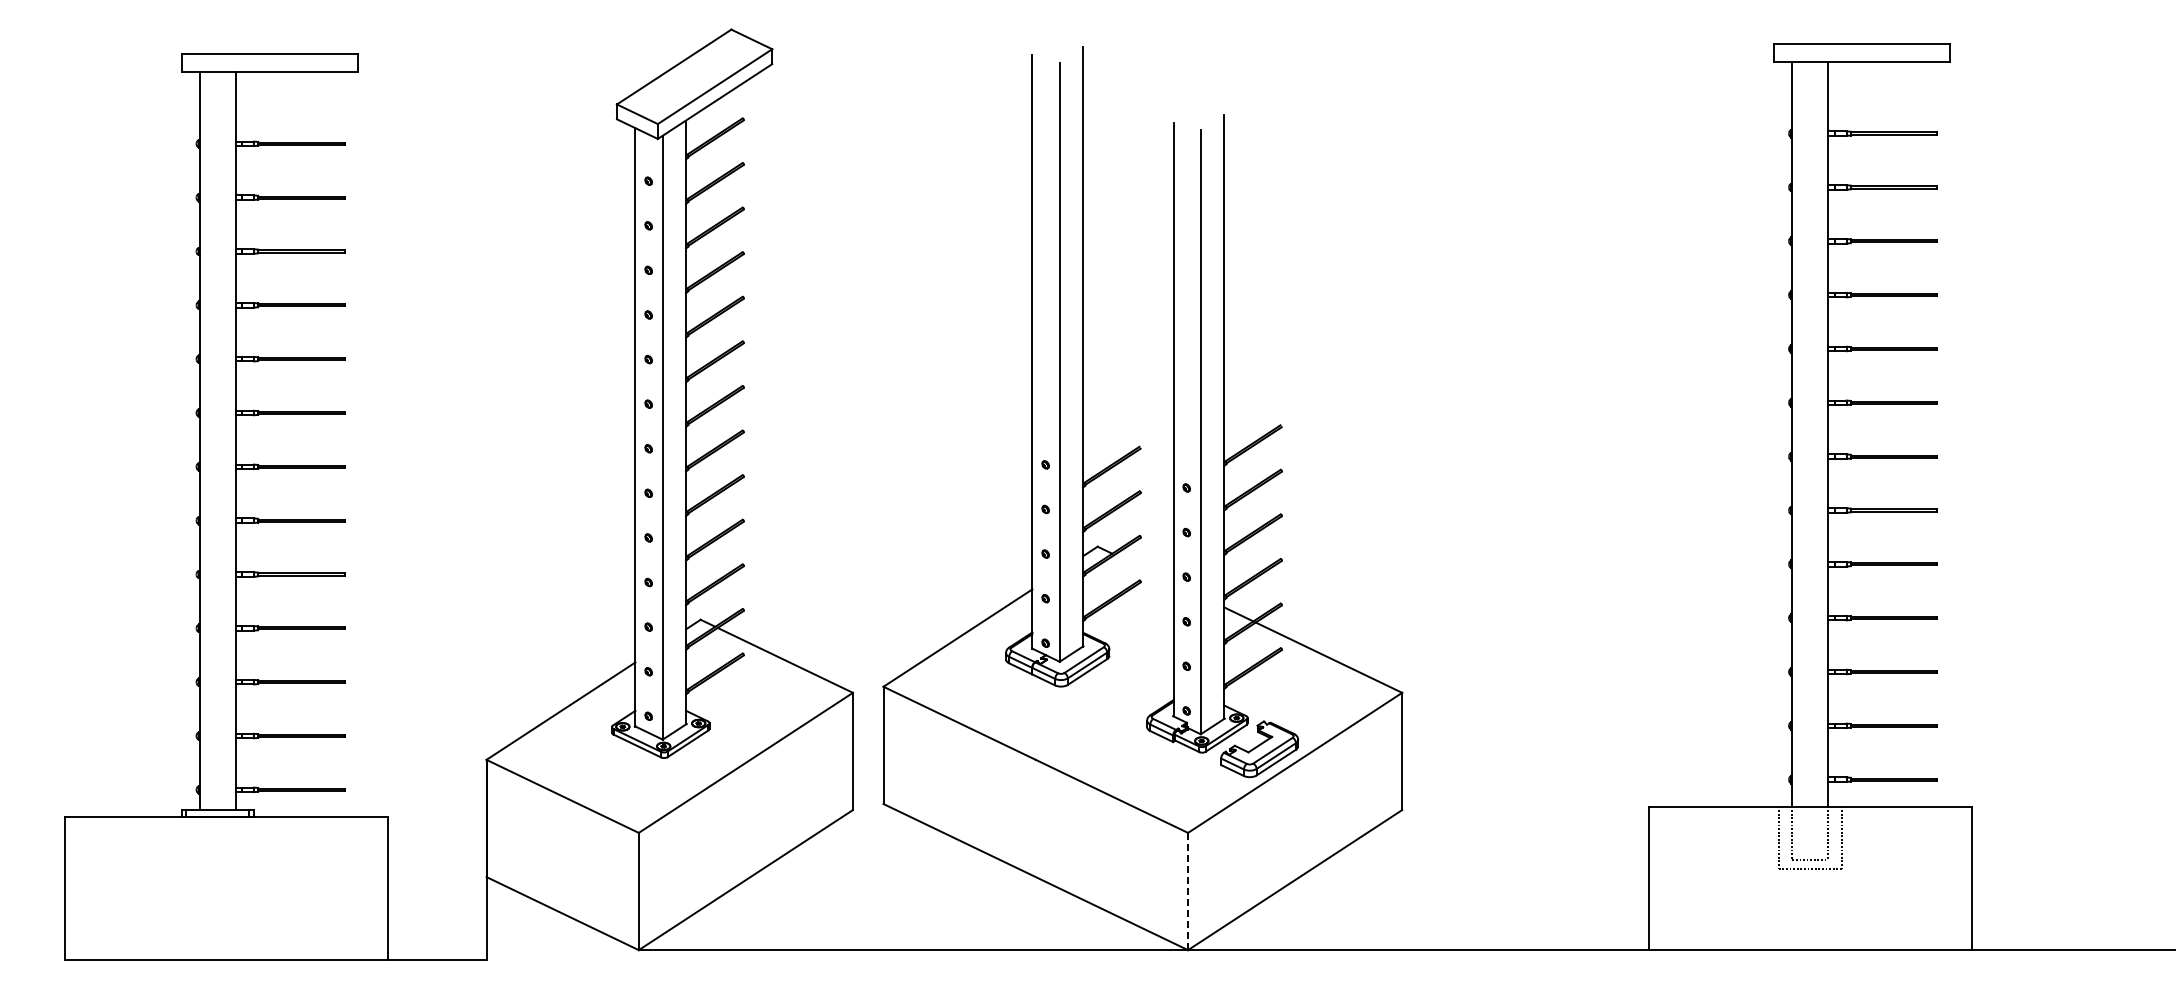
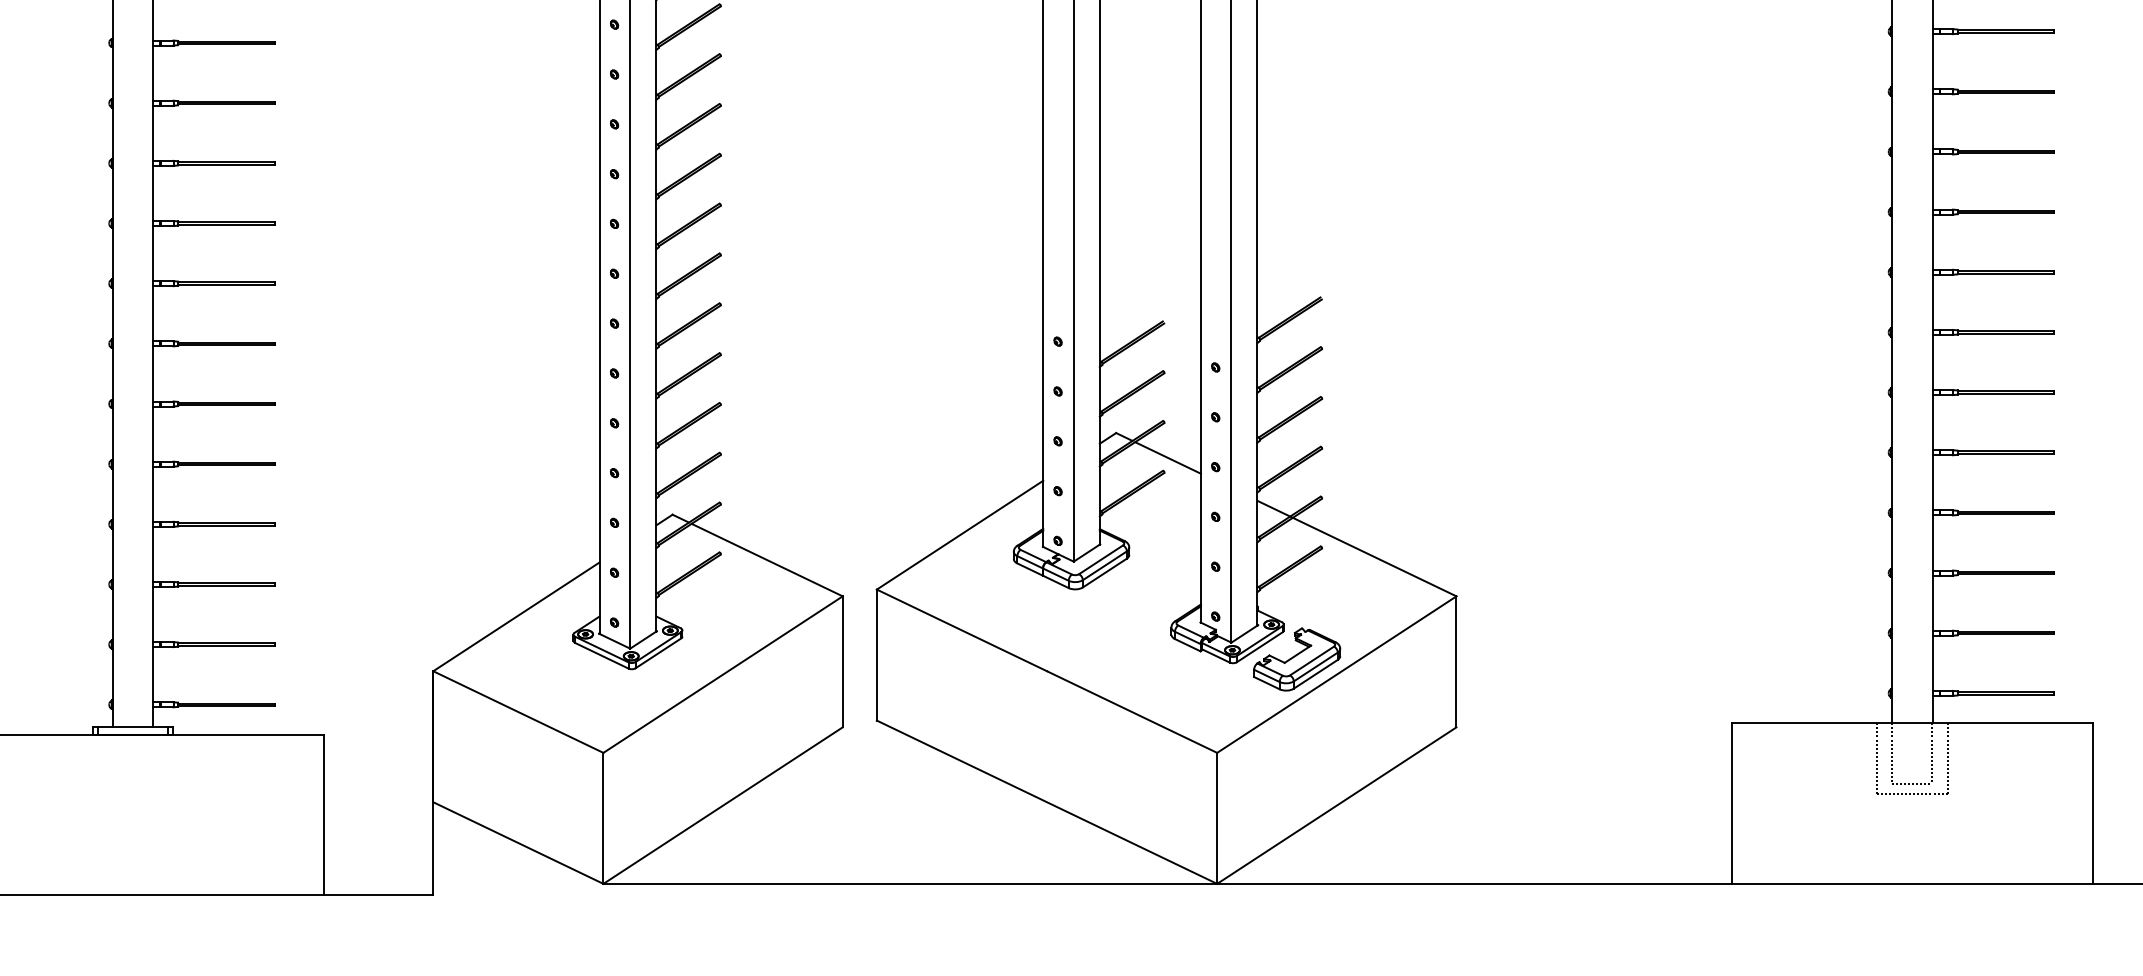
line: (1143, 568) -> (1167, 457), added
line: (1188, 891) -> (1217, 818), dashed -> solid

